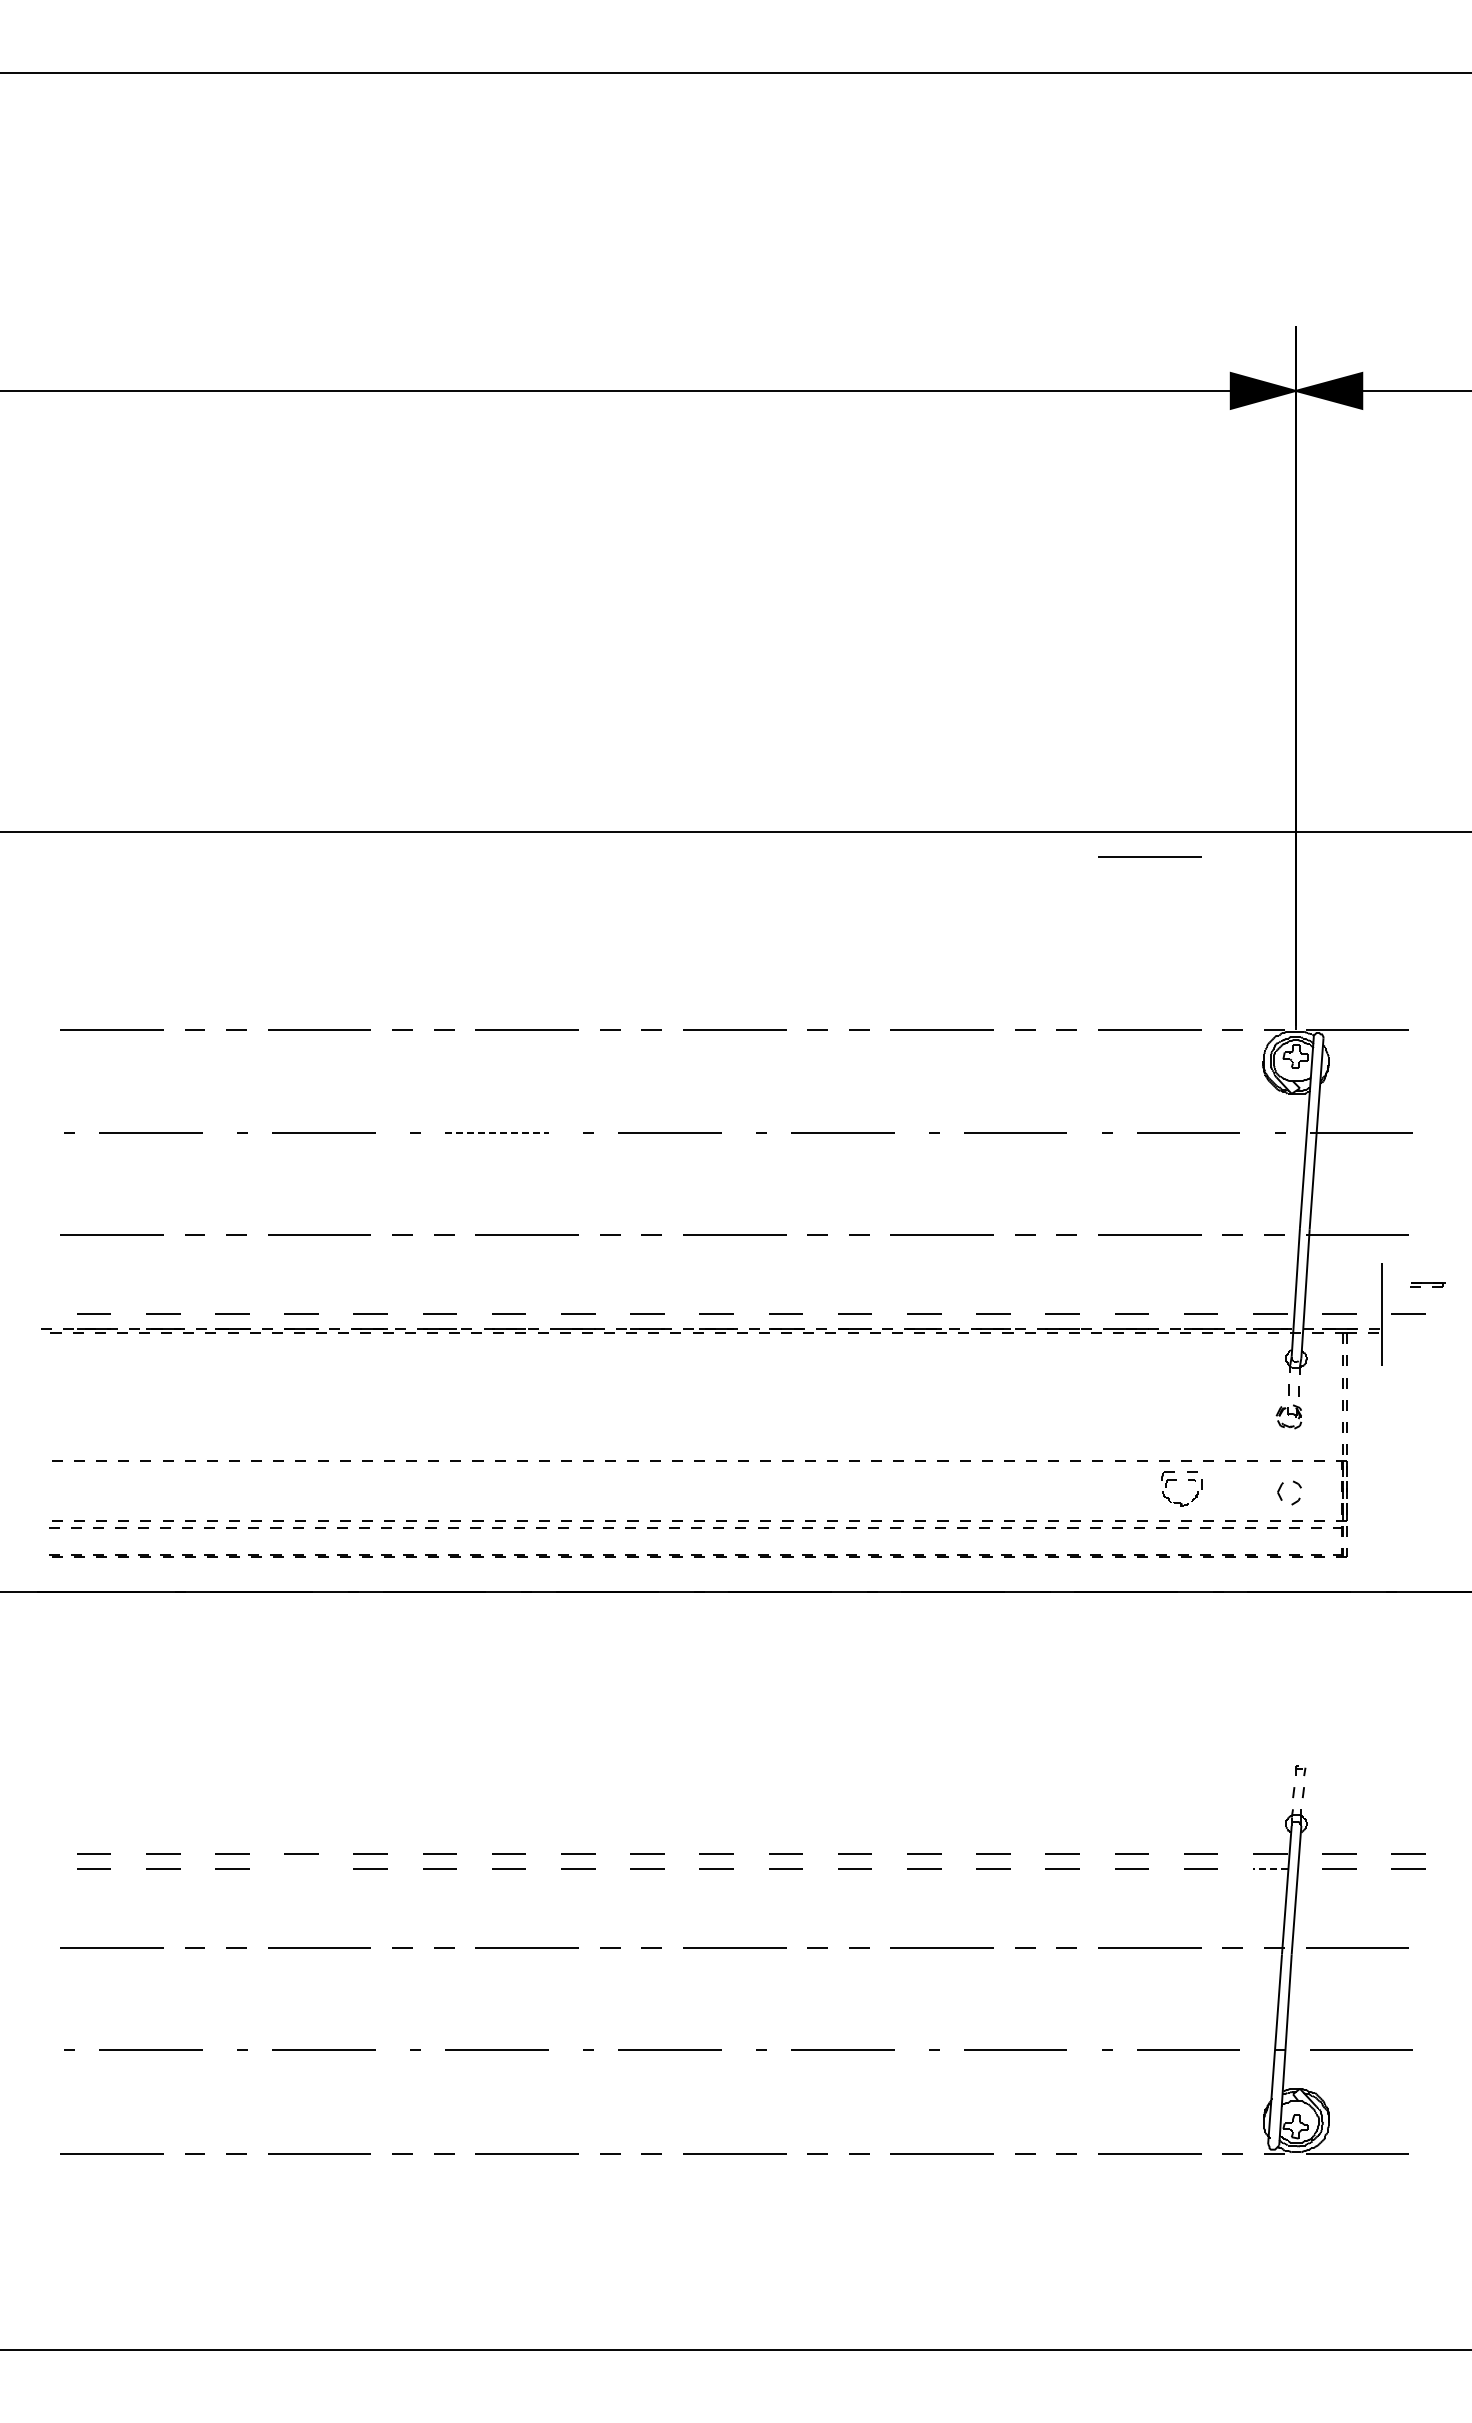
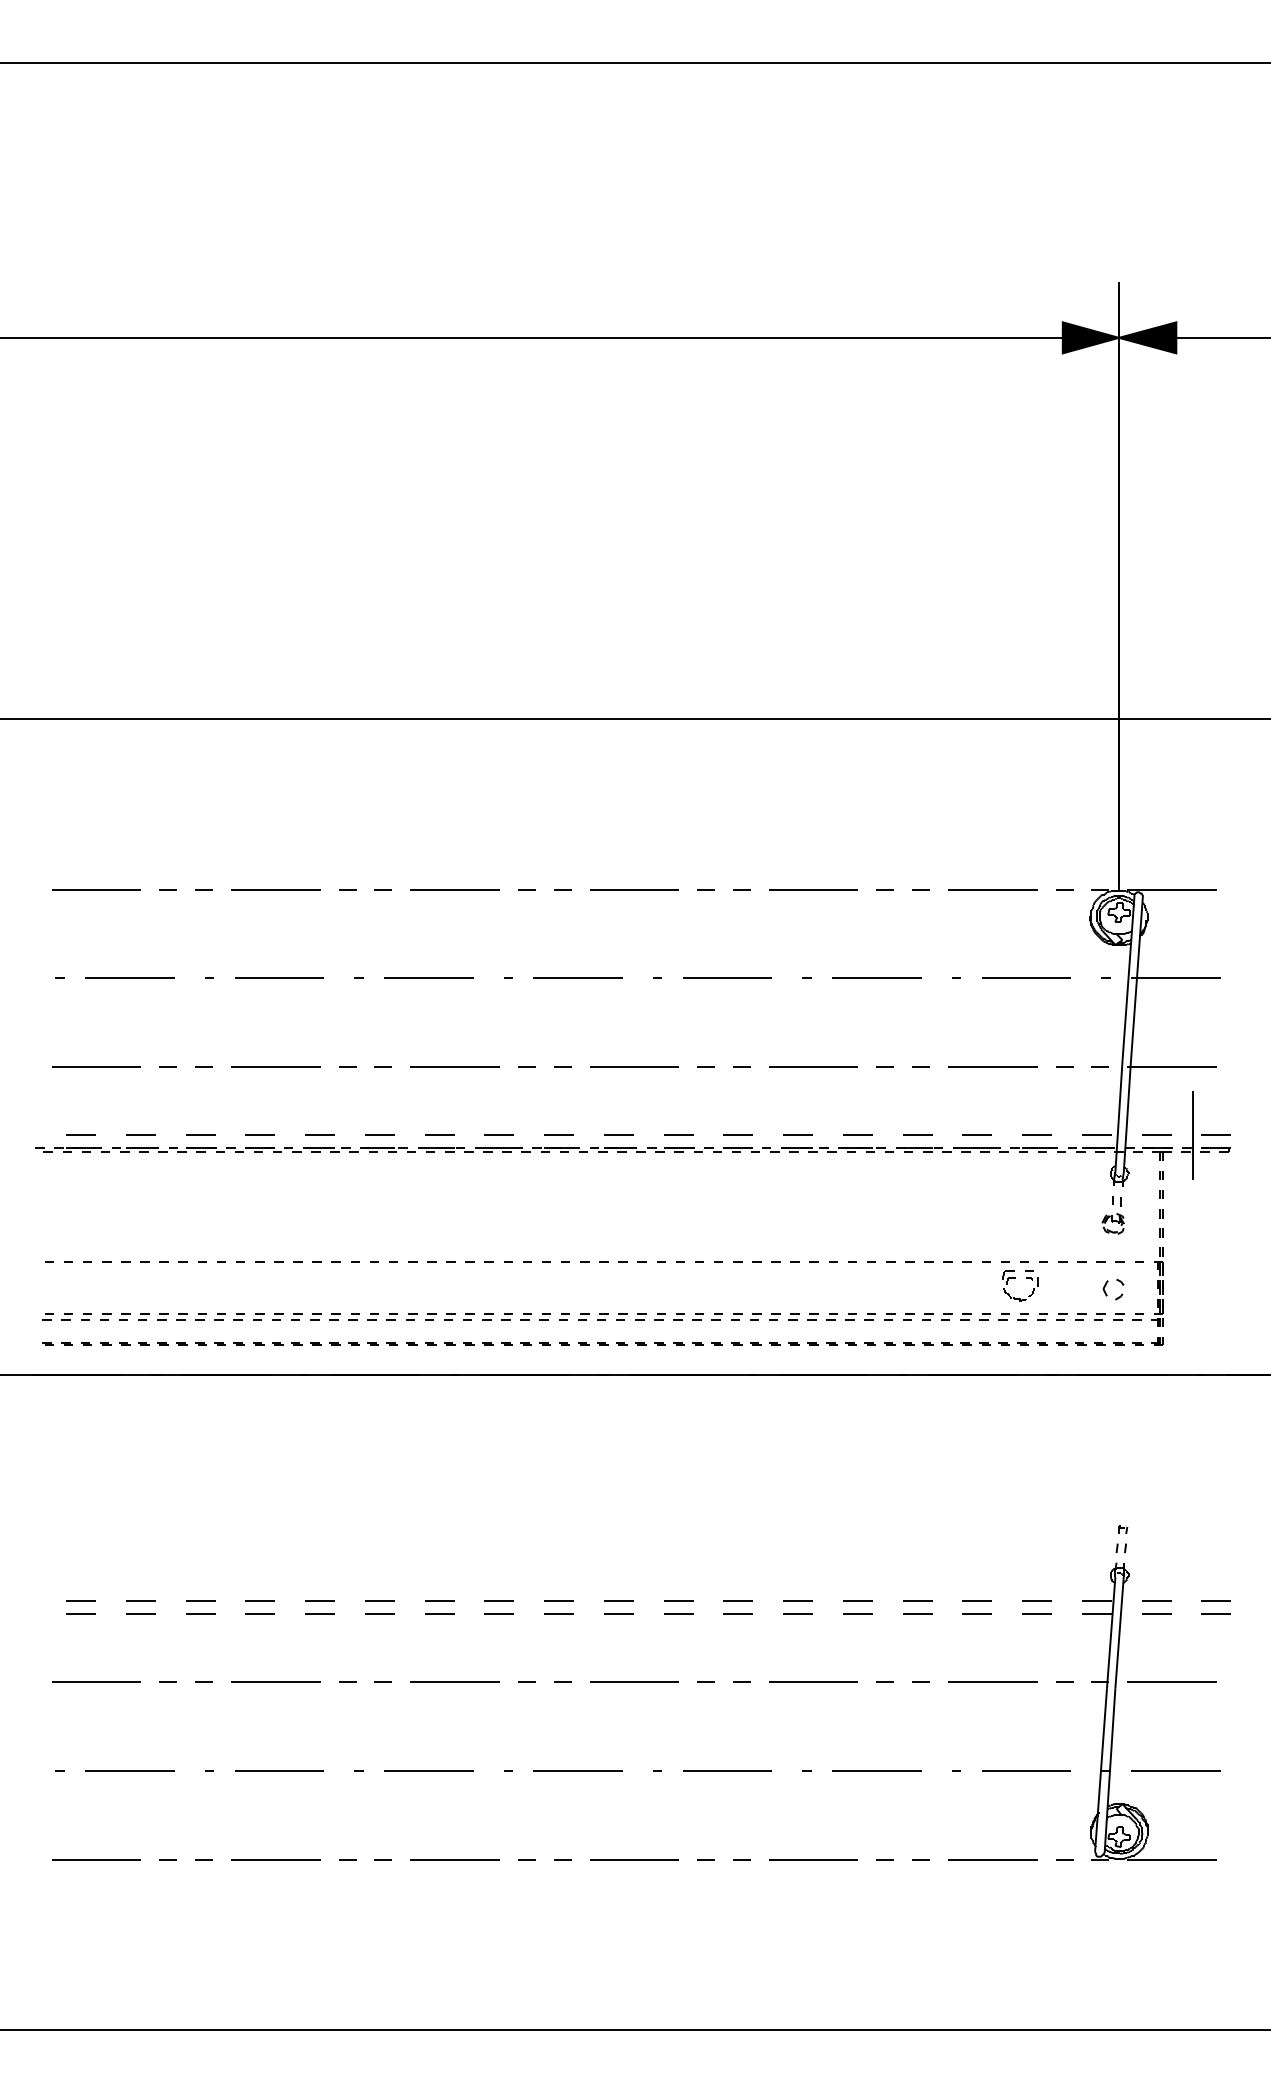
line: (1149, 856) -> (992, 739), removed
line: (496, 1132) -> (428, 978), dashed -> solid
part: (1427, 1284) -> (1215, 1149), moved
line: (301, 1868) -> (260, 1613), added
line: (1269, 1868) -> (1096, 1613), dashed -> solid

